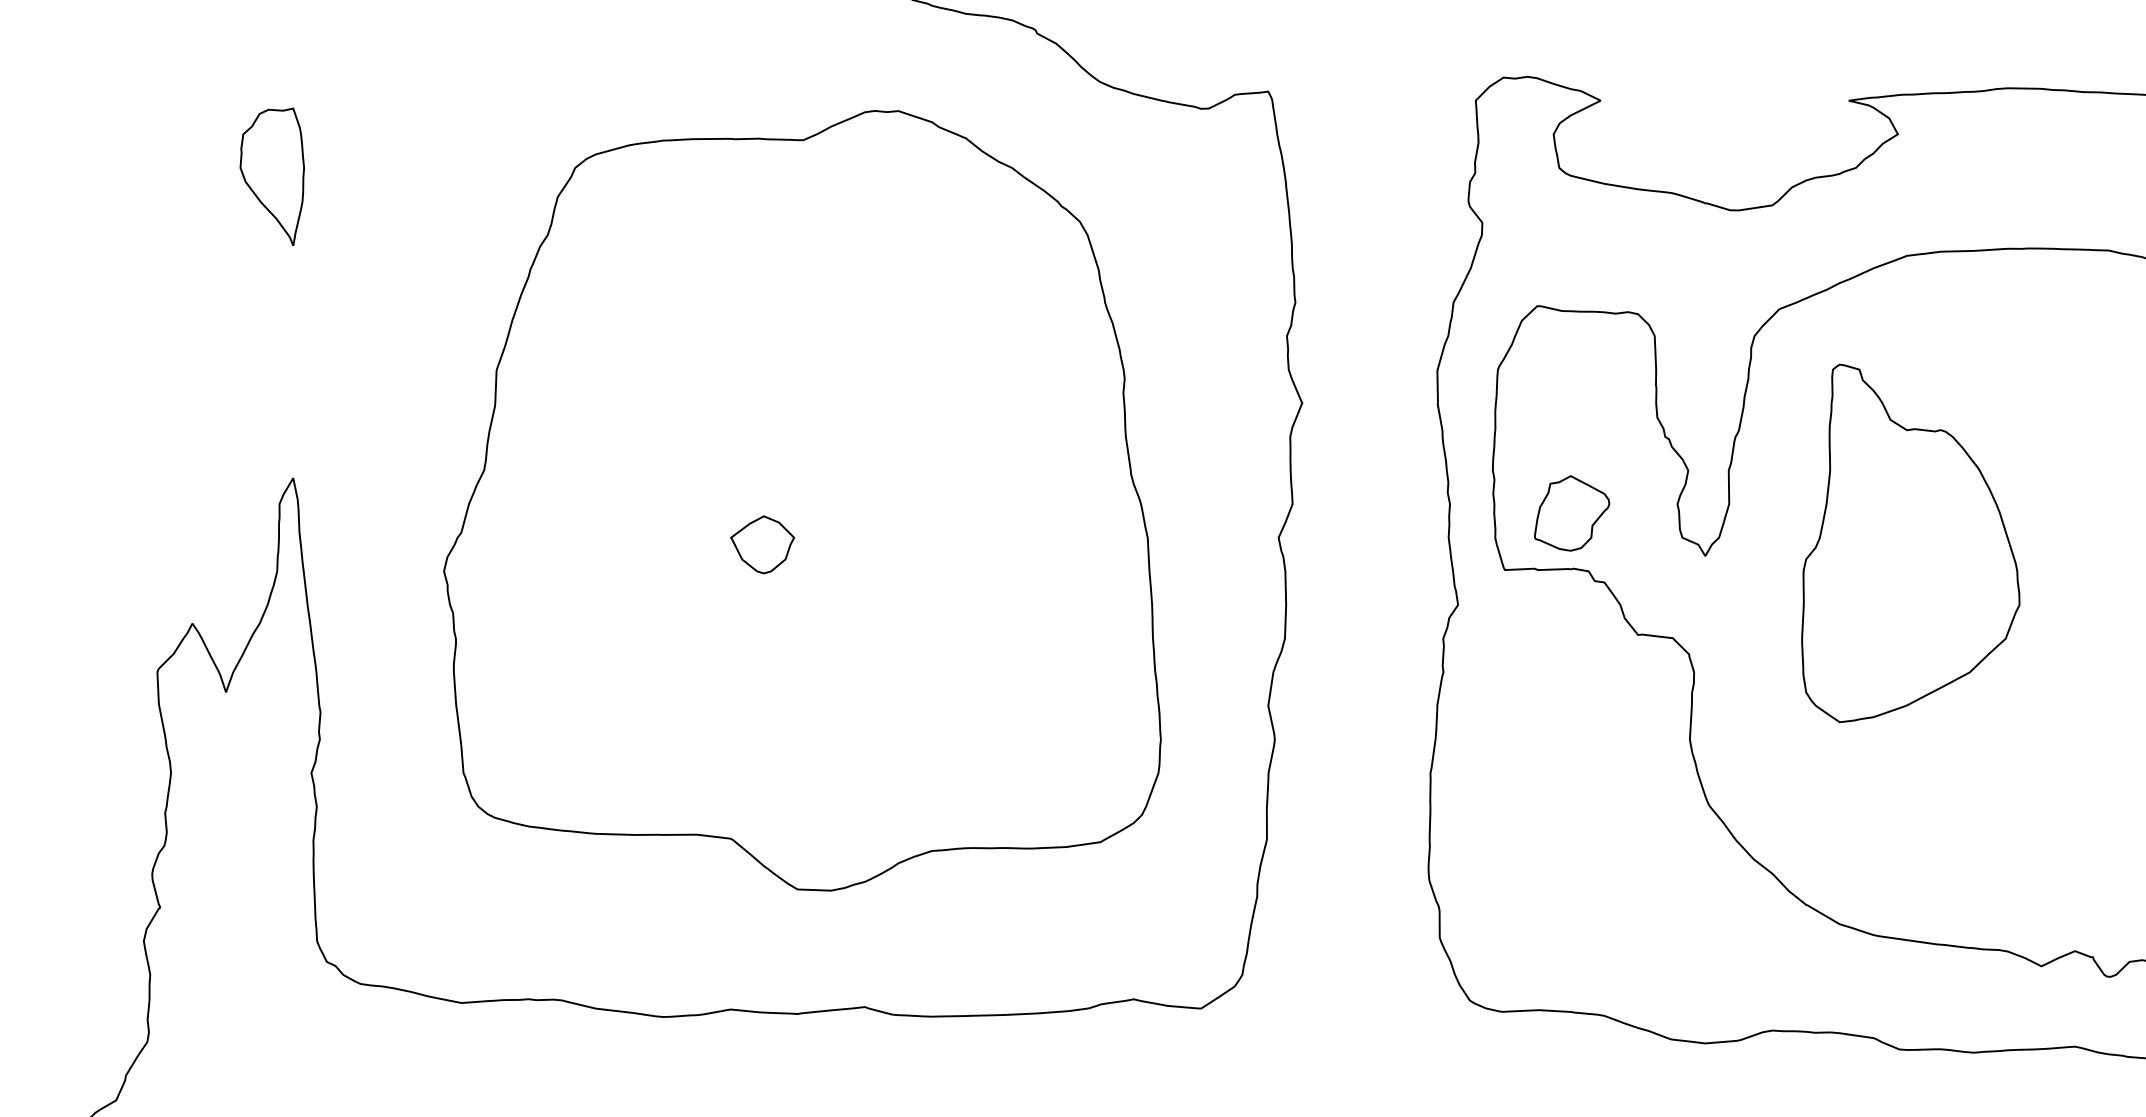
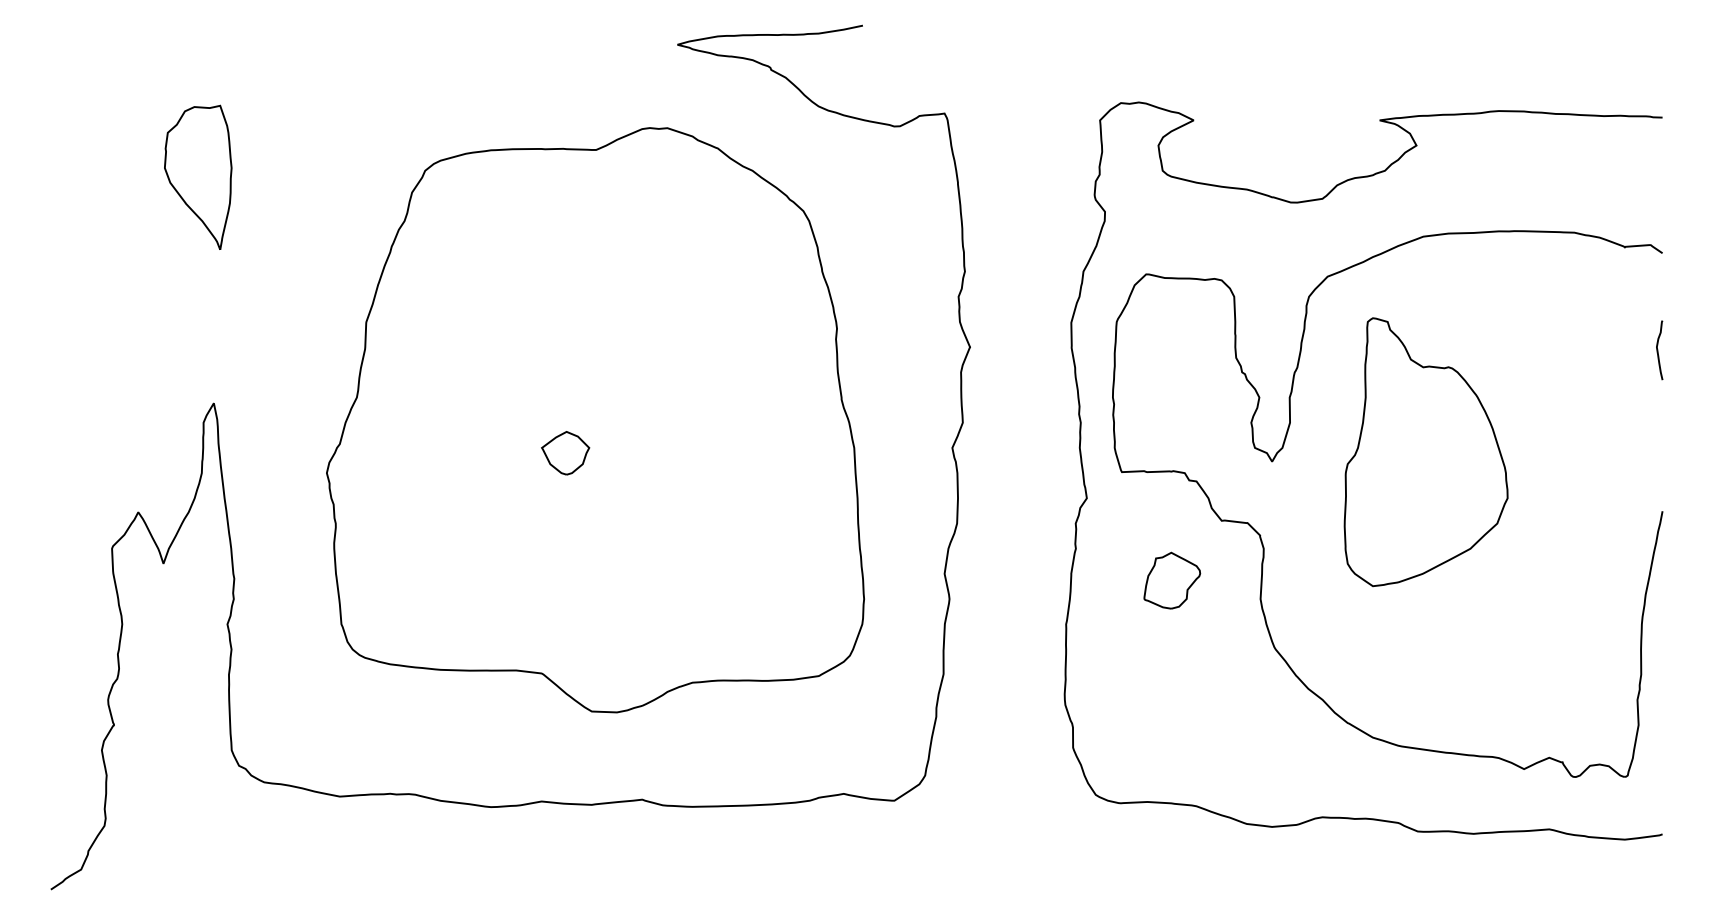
part: (271, 176) -> (197, 177), size x1.4
part: (1572, 513) -> (1172, 580), moved

